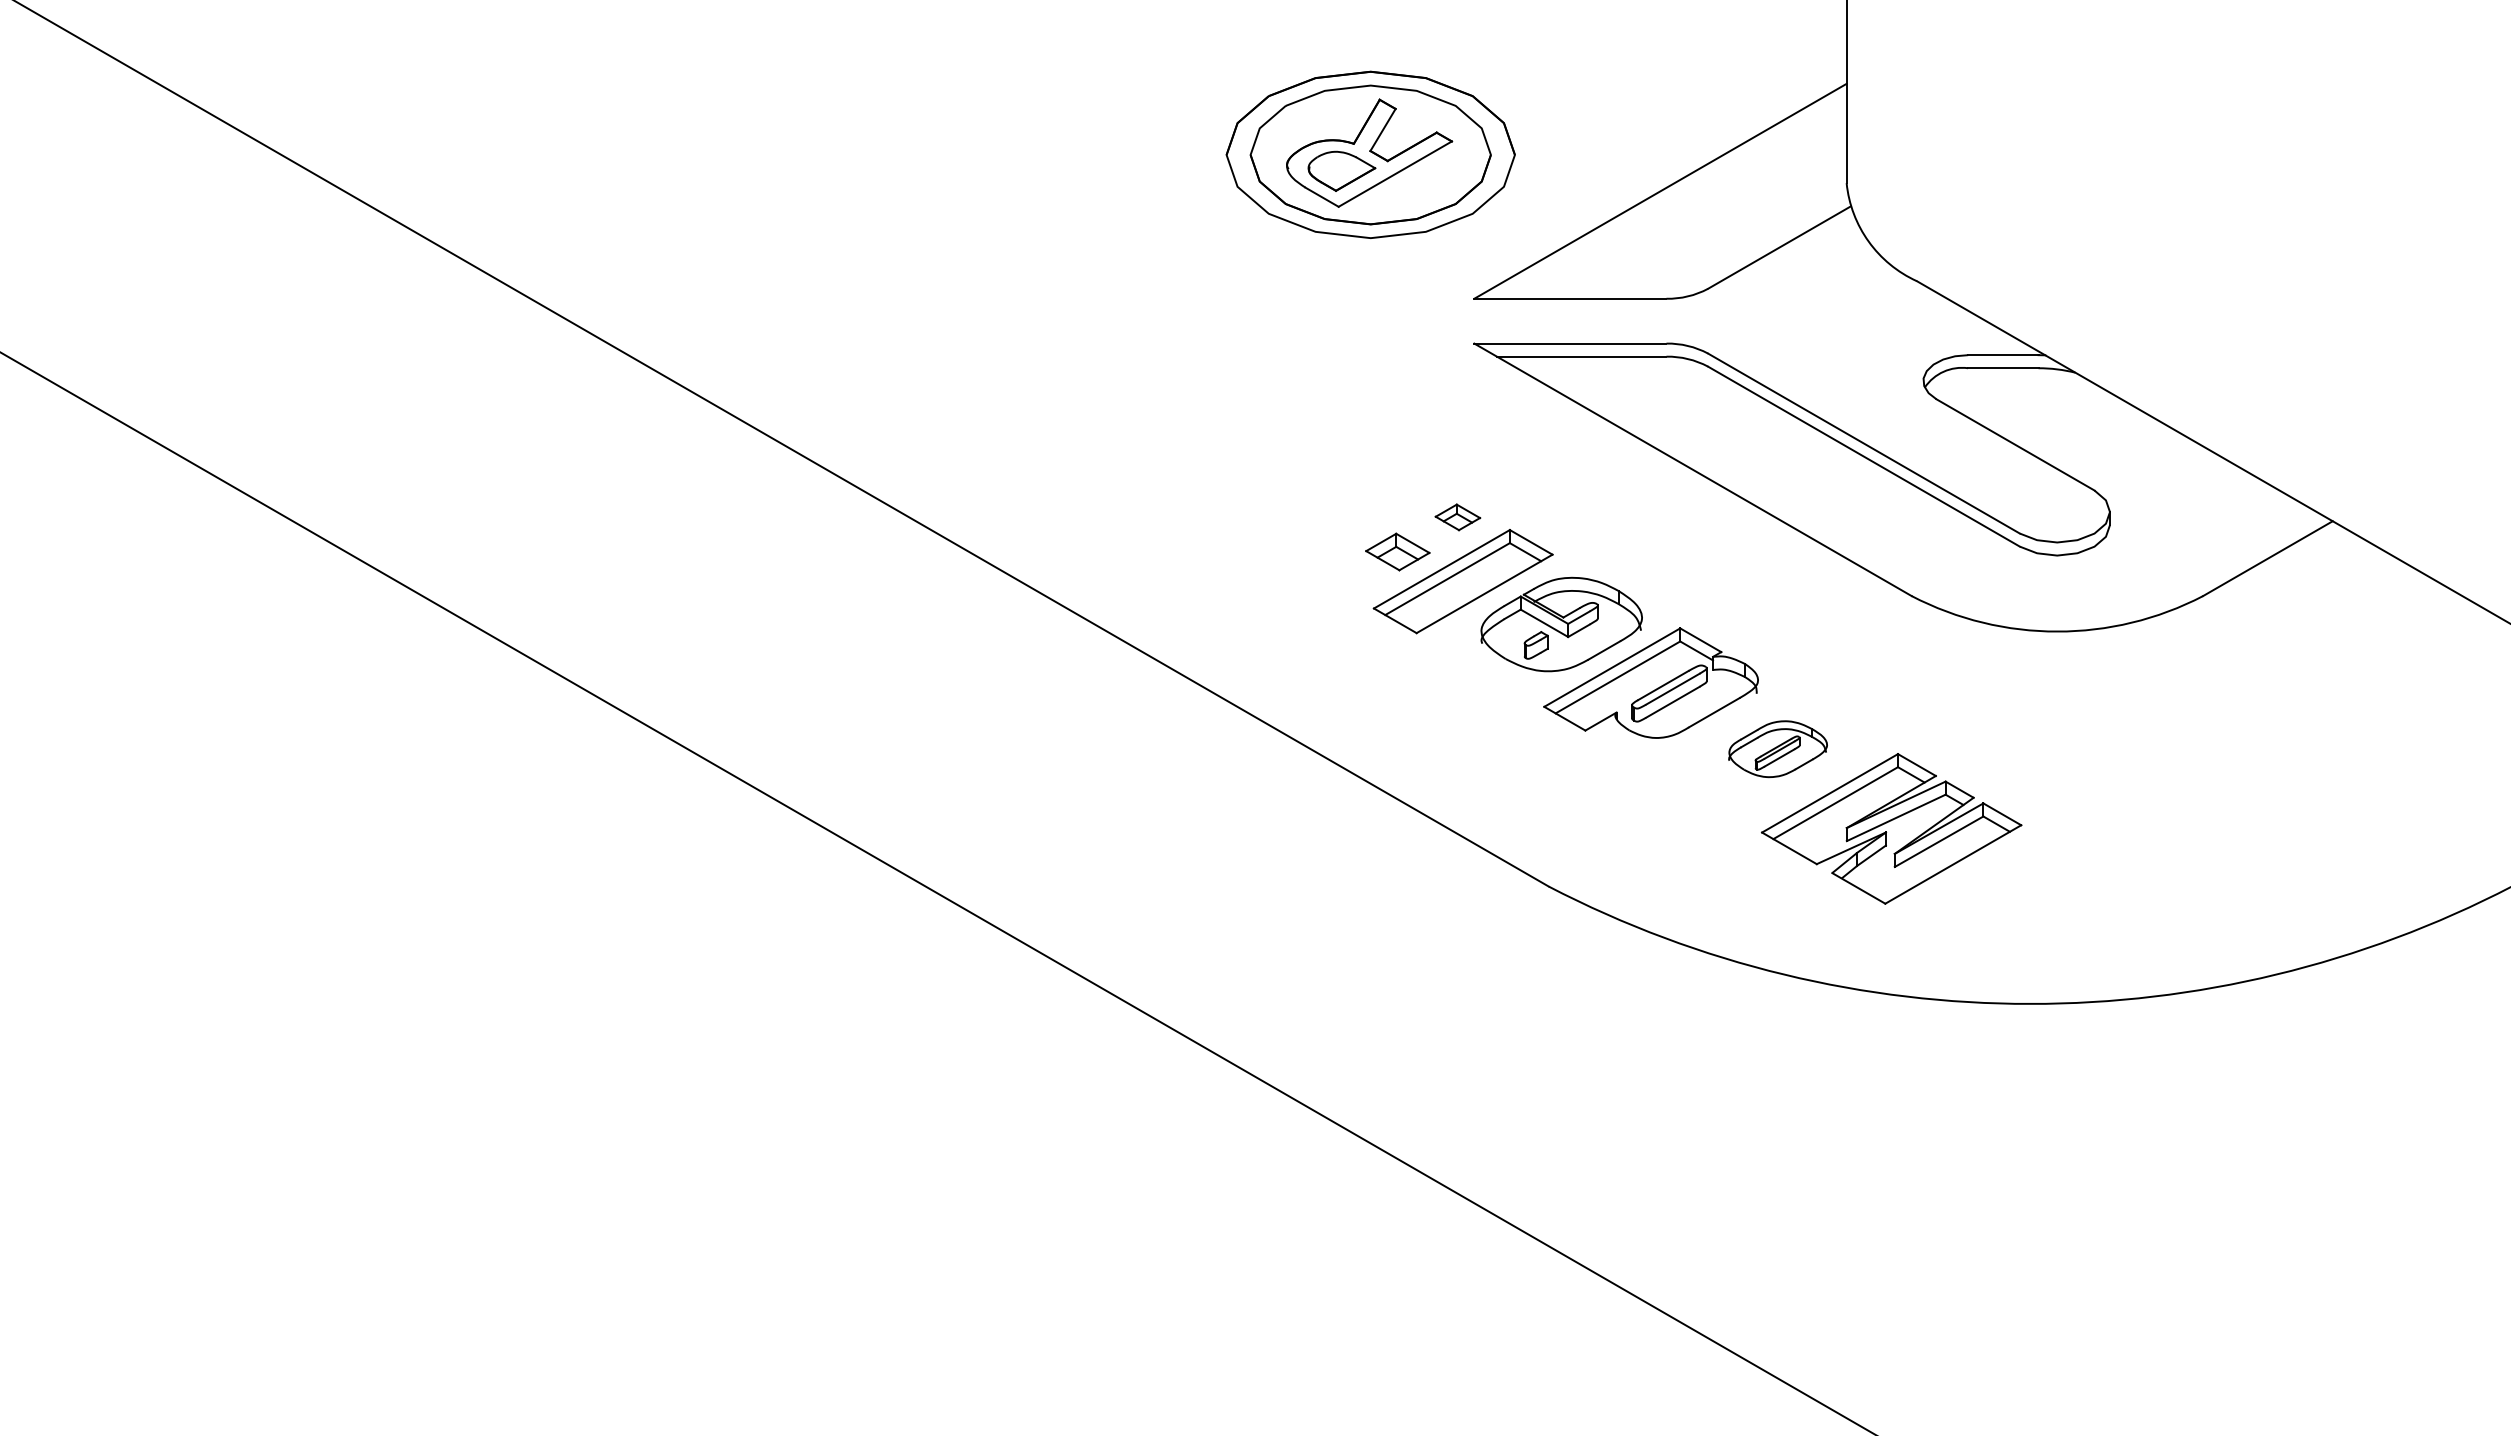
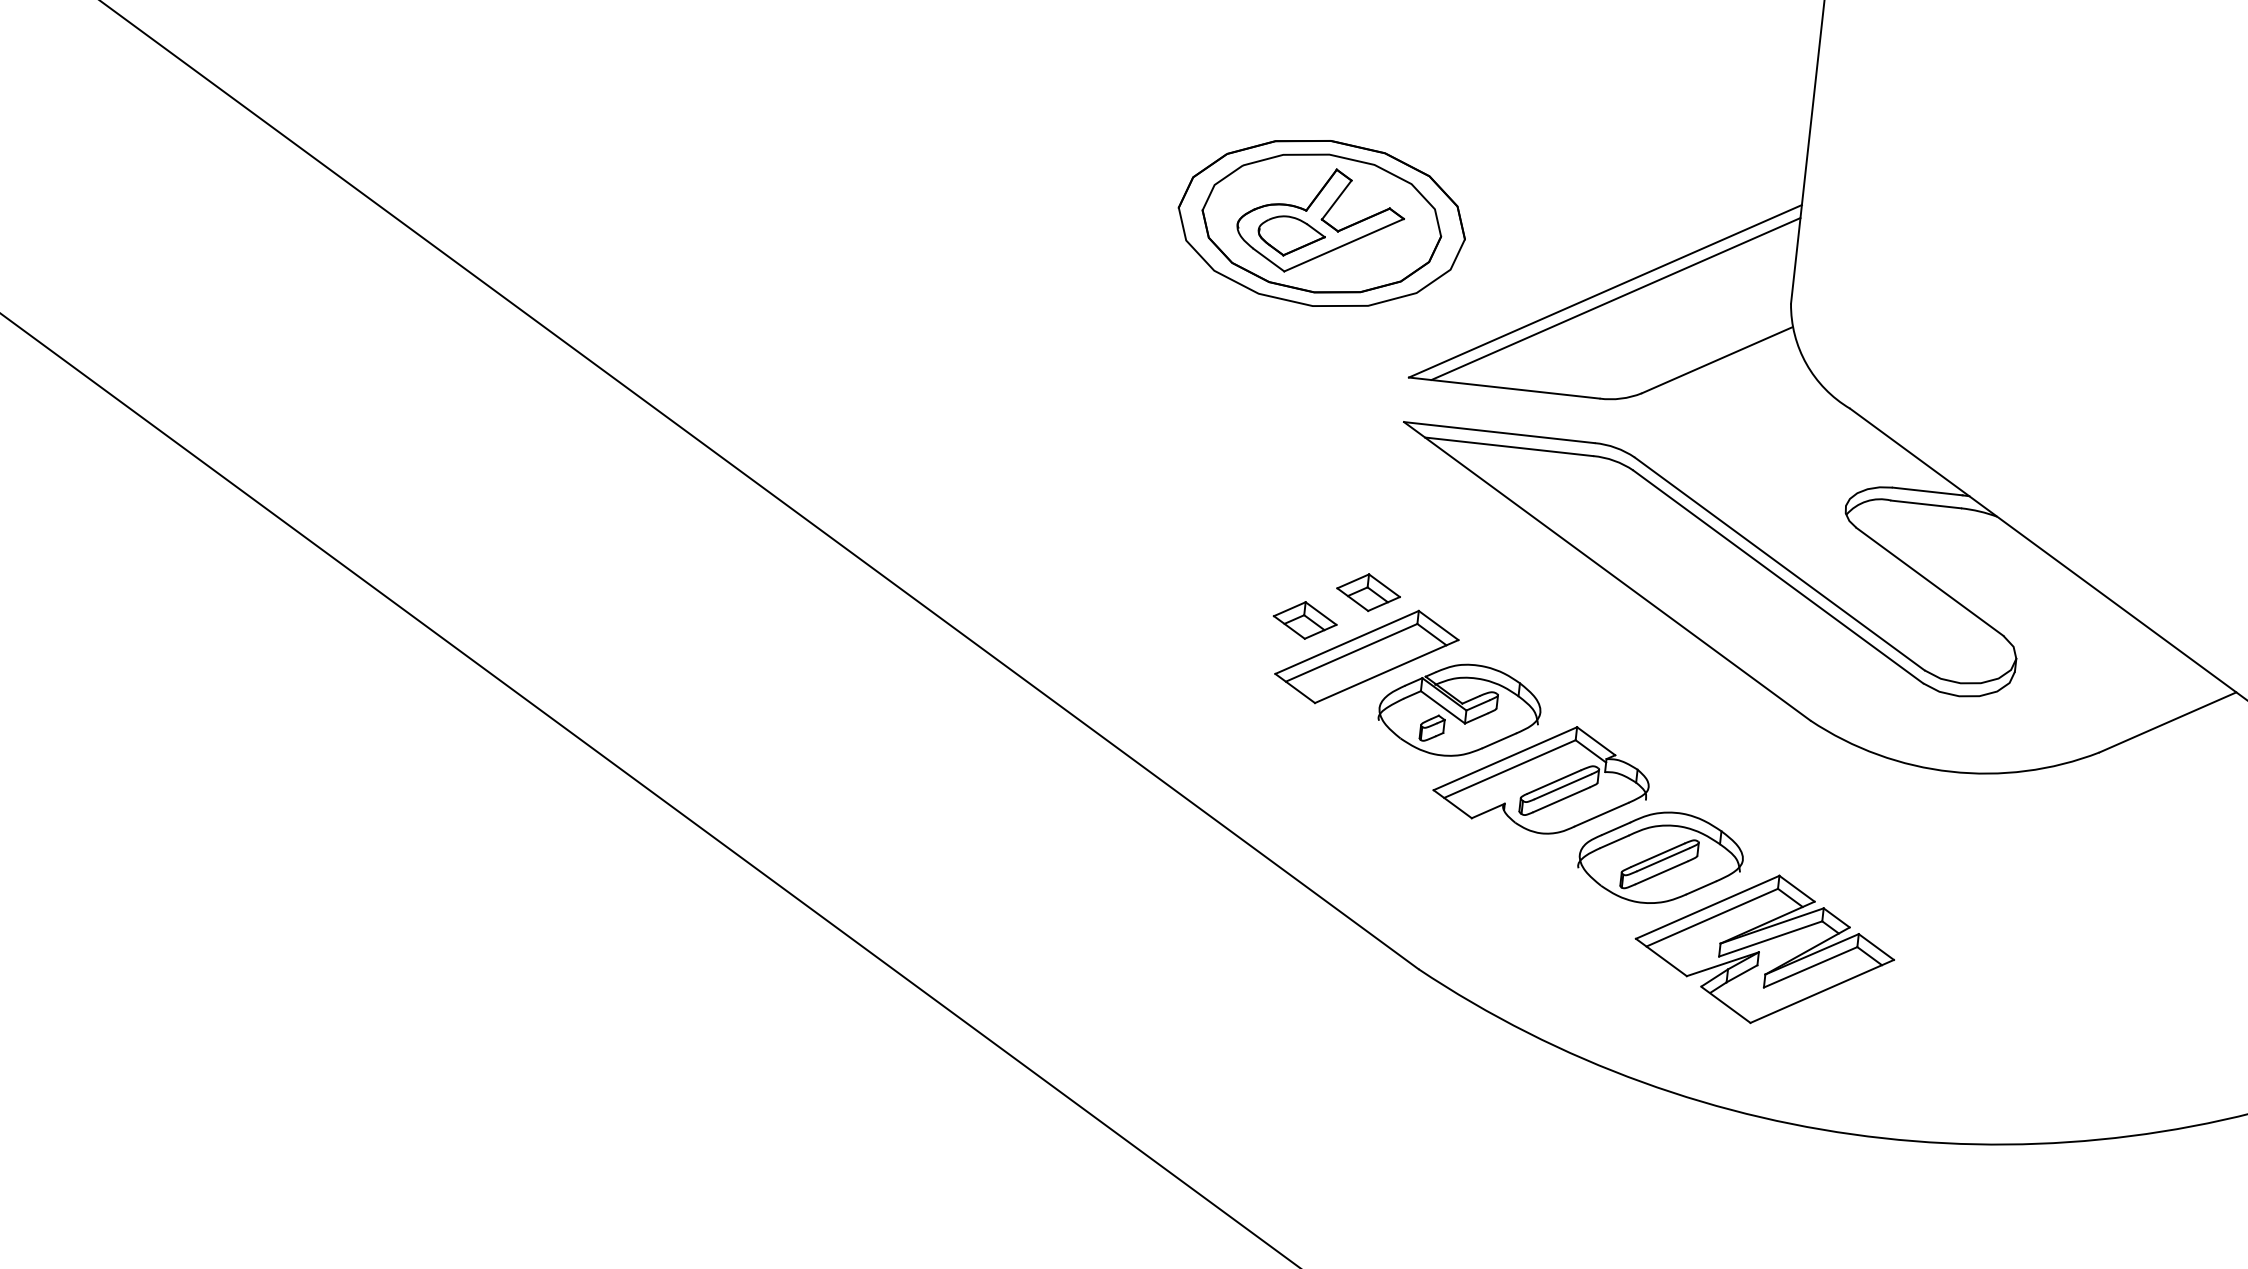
line: (1671, 197) -> (1615, 298), added
part: (1457, 517) -> (1368, 592), size x1.43
part: (1777, 748) -> (1660, 857), size x1.67

